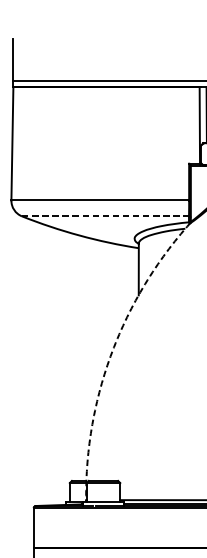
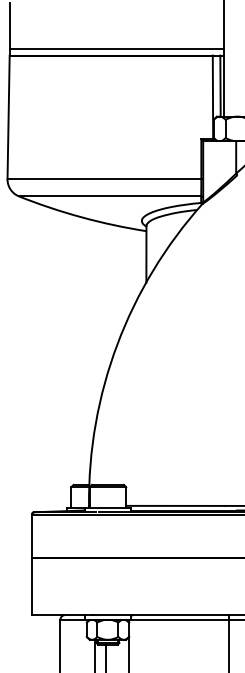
line: (105, 216) -> (110, 196), dashed -> solid
arc: (112, 352) -> (117, 344), dashed -> solid

